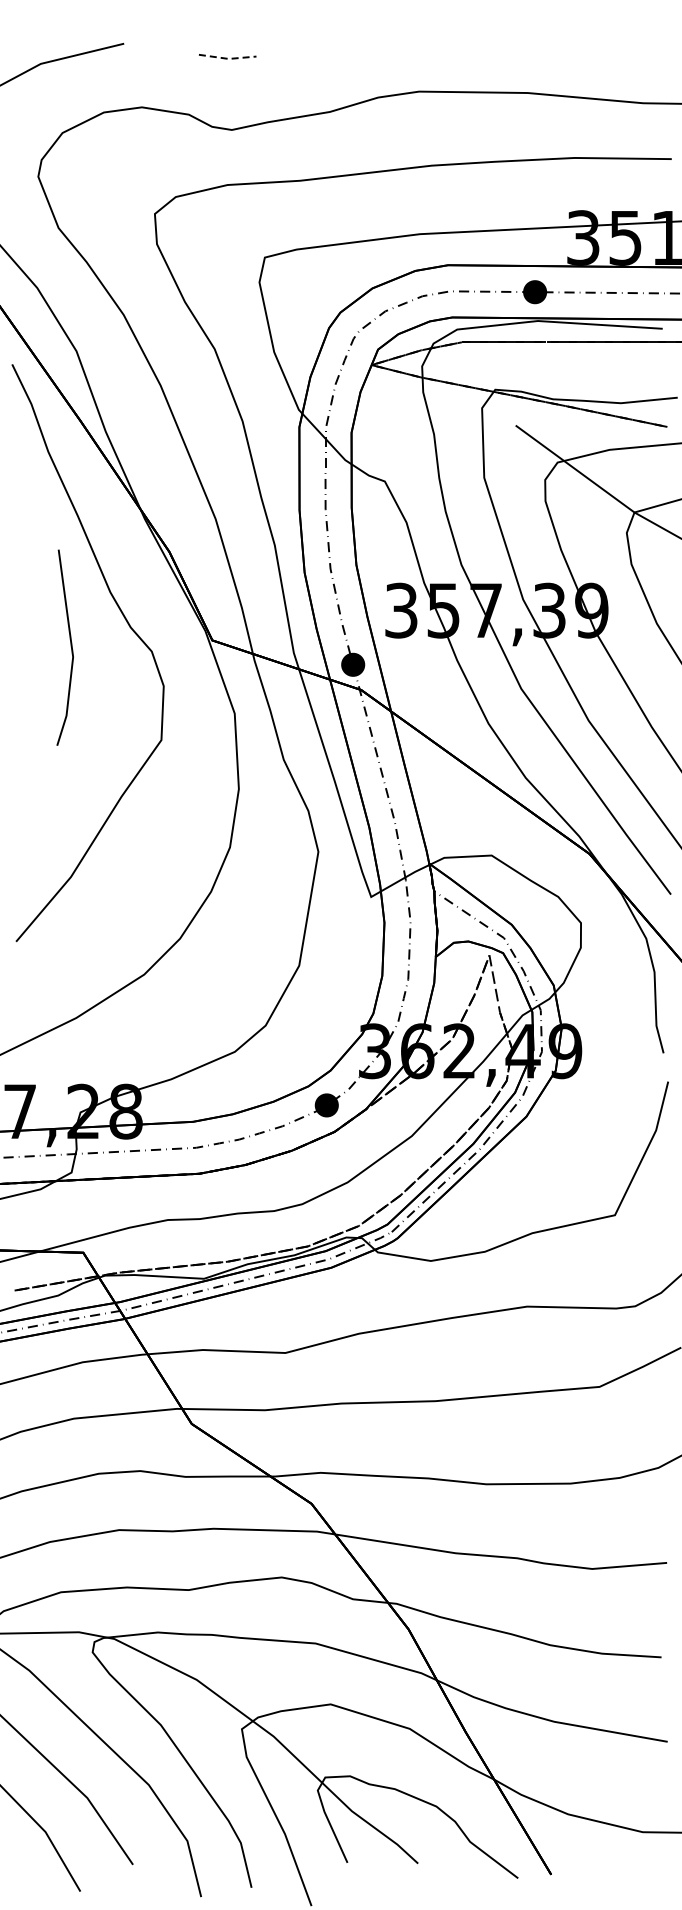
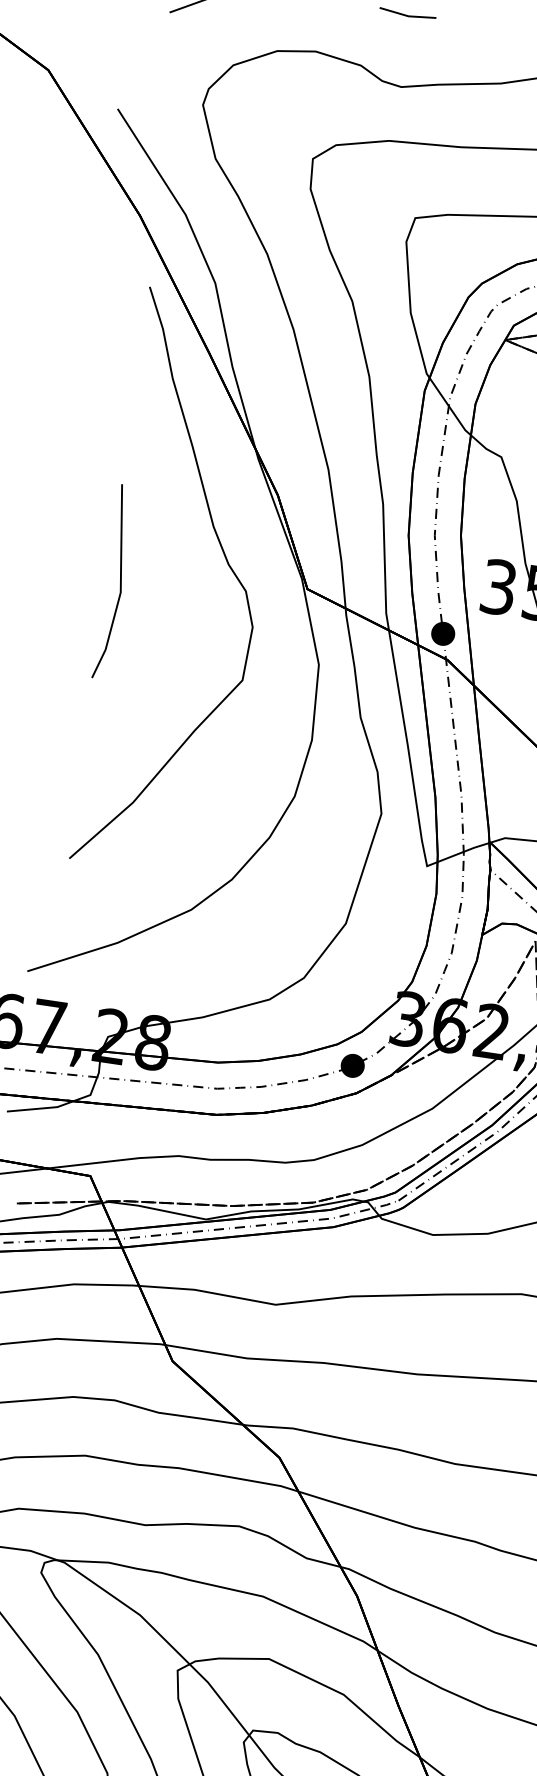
line: (227, 58) -> (407, 15), dashed -> solid
line: (70, 646) -> (119, 581), moved

